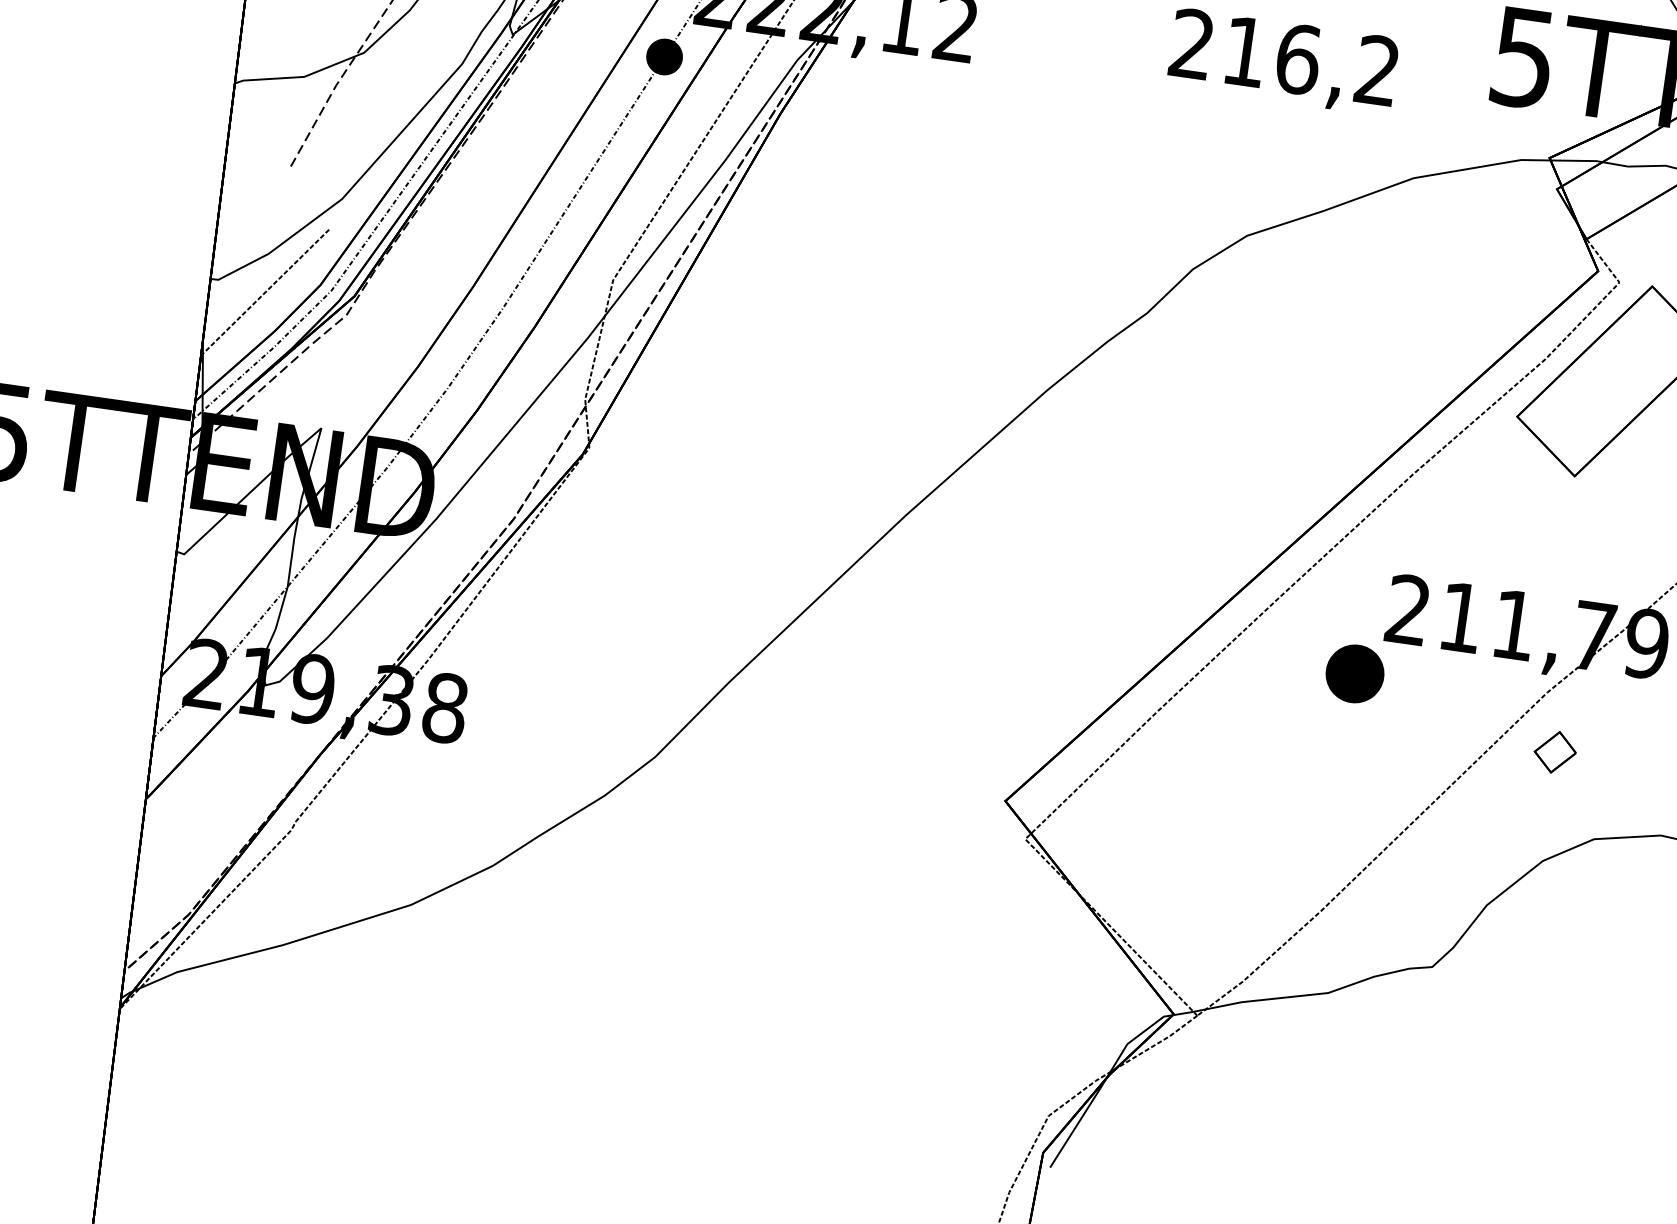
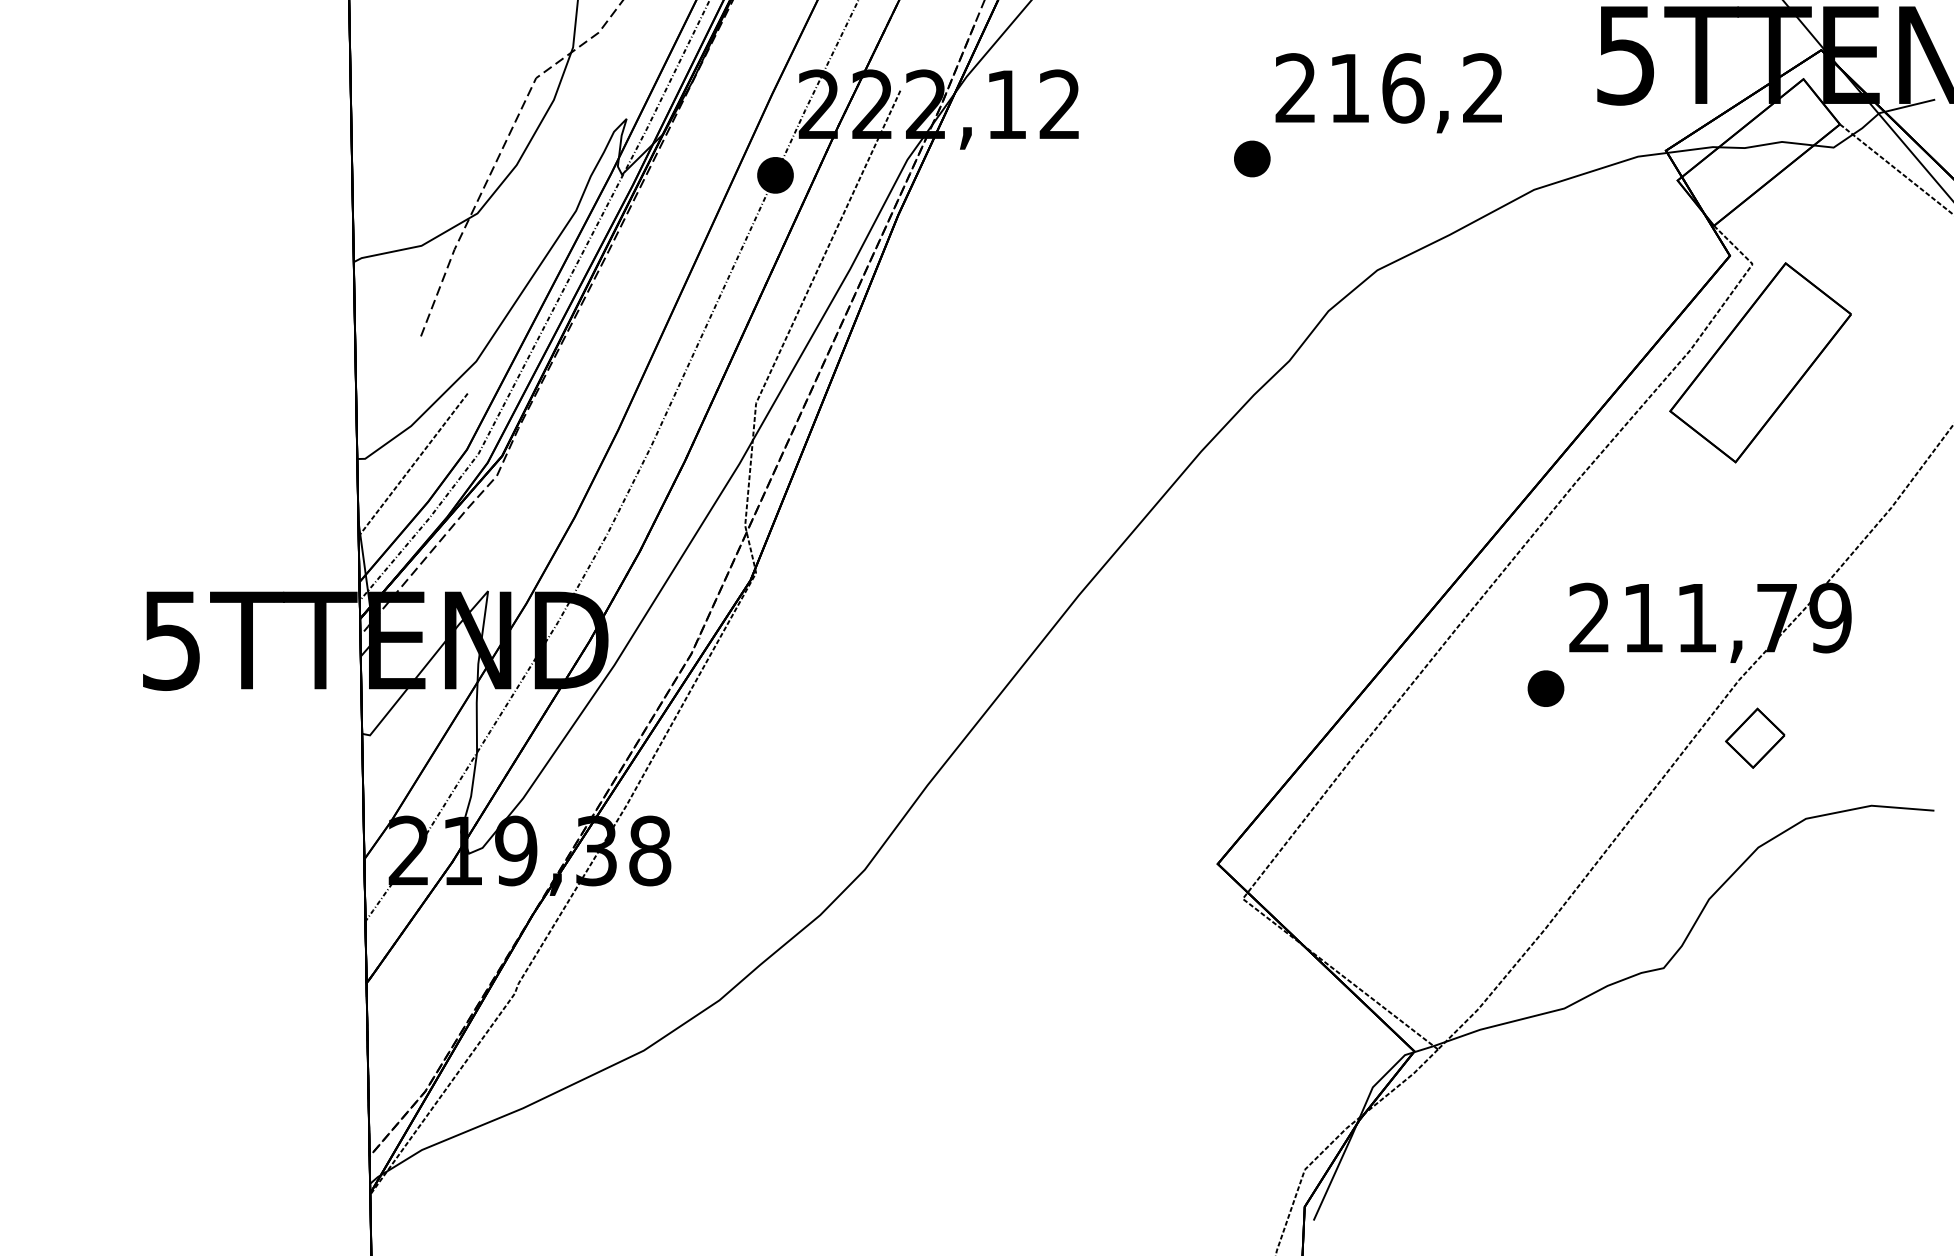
part: (1139, 107) -> (1252, 158), added
part: (1354, 673) -> (1545, 688), size x0.62
part: (1555, 751) -> (1755, 737), size x1.43

